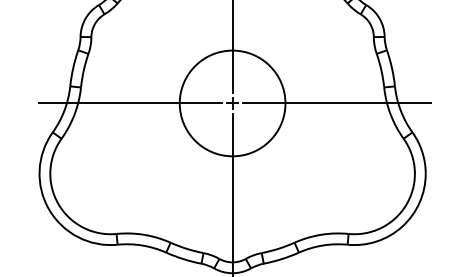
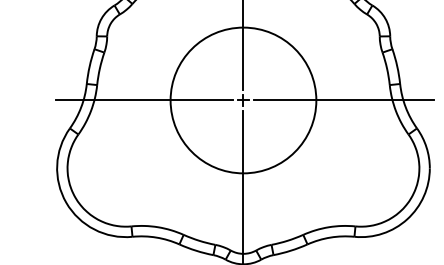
circle: (232, 102) -> (243, 99), size x1.43

